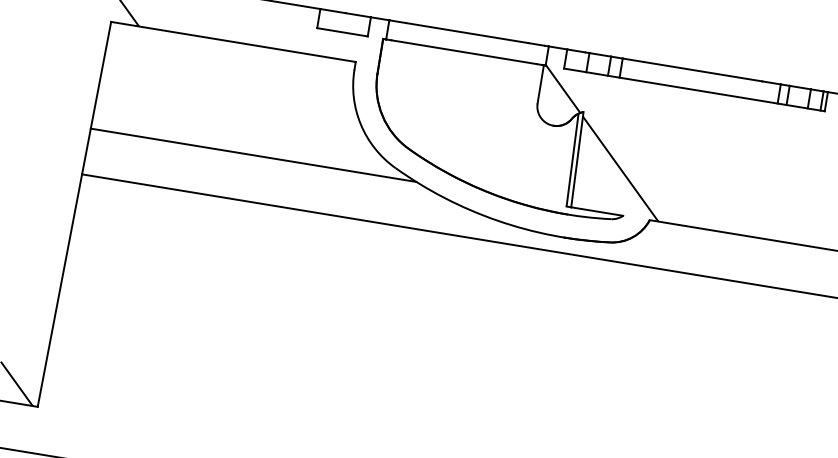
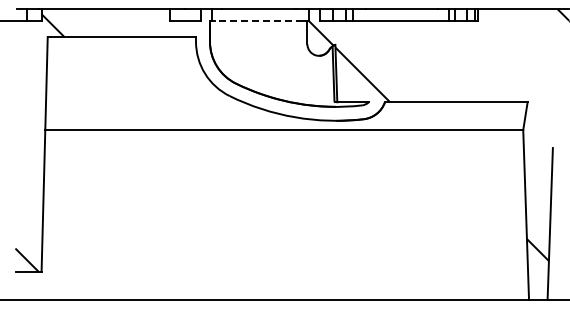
line: (463, 52) -> (258, 21), solid -> dashed
line: (253, 155) -> (144, 102), removed

